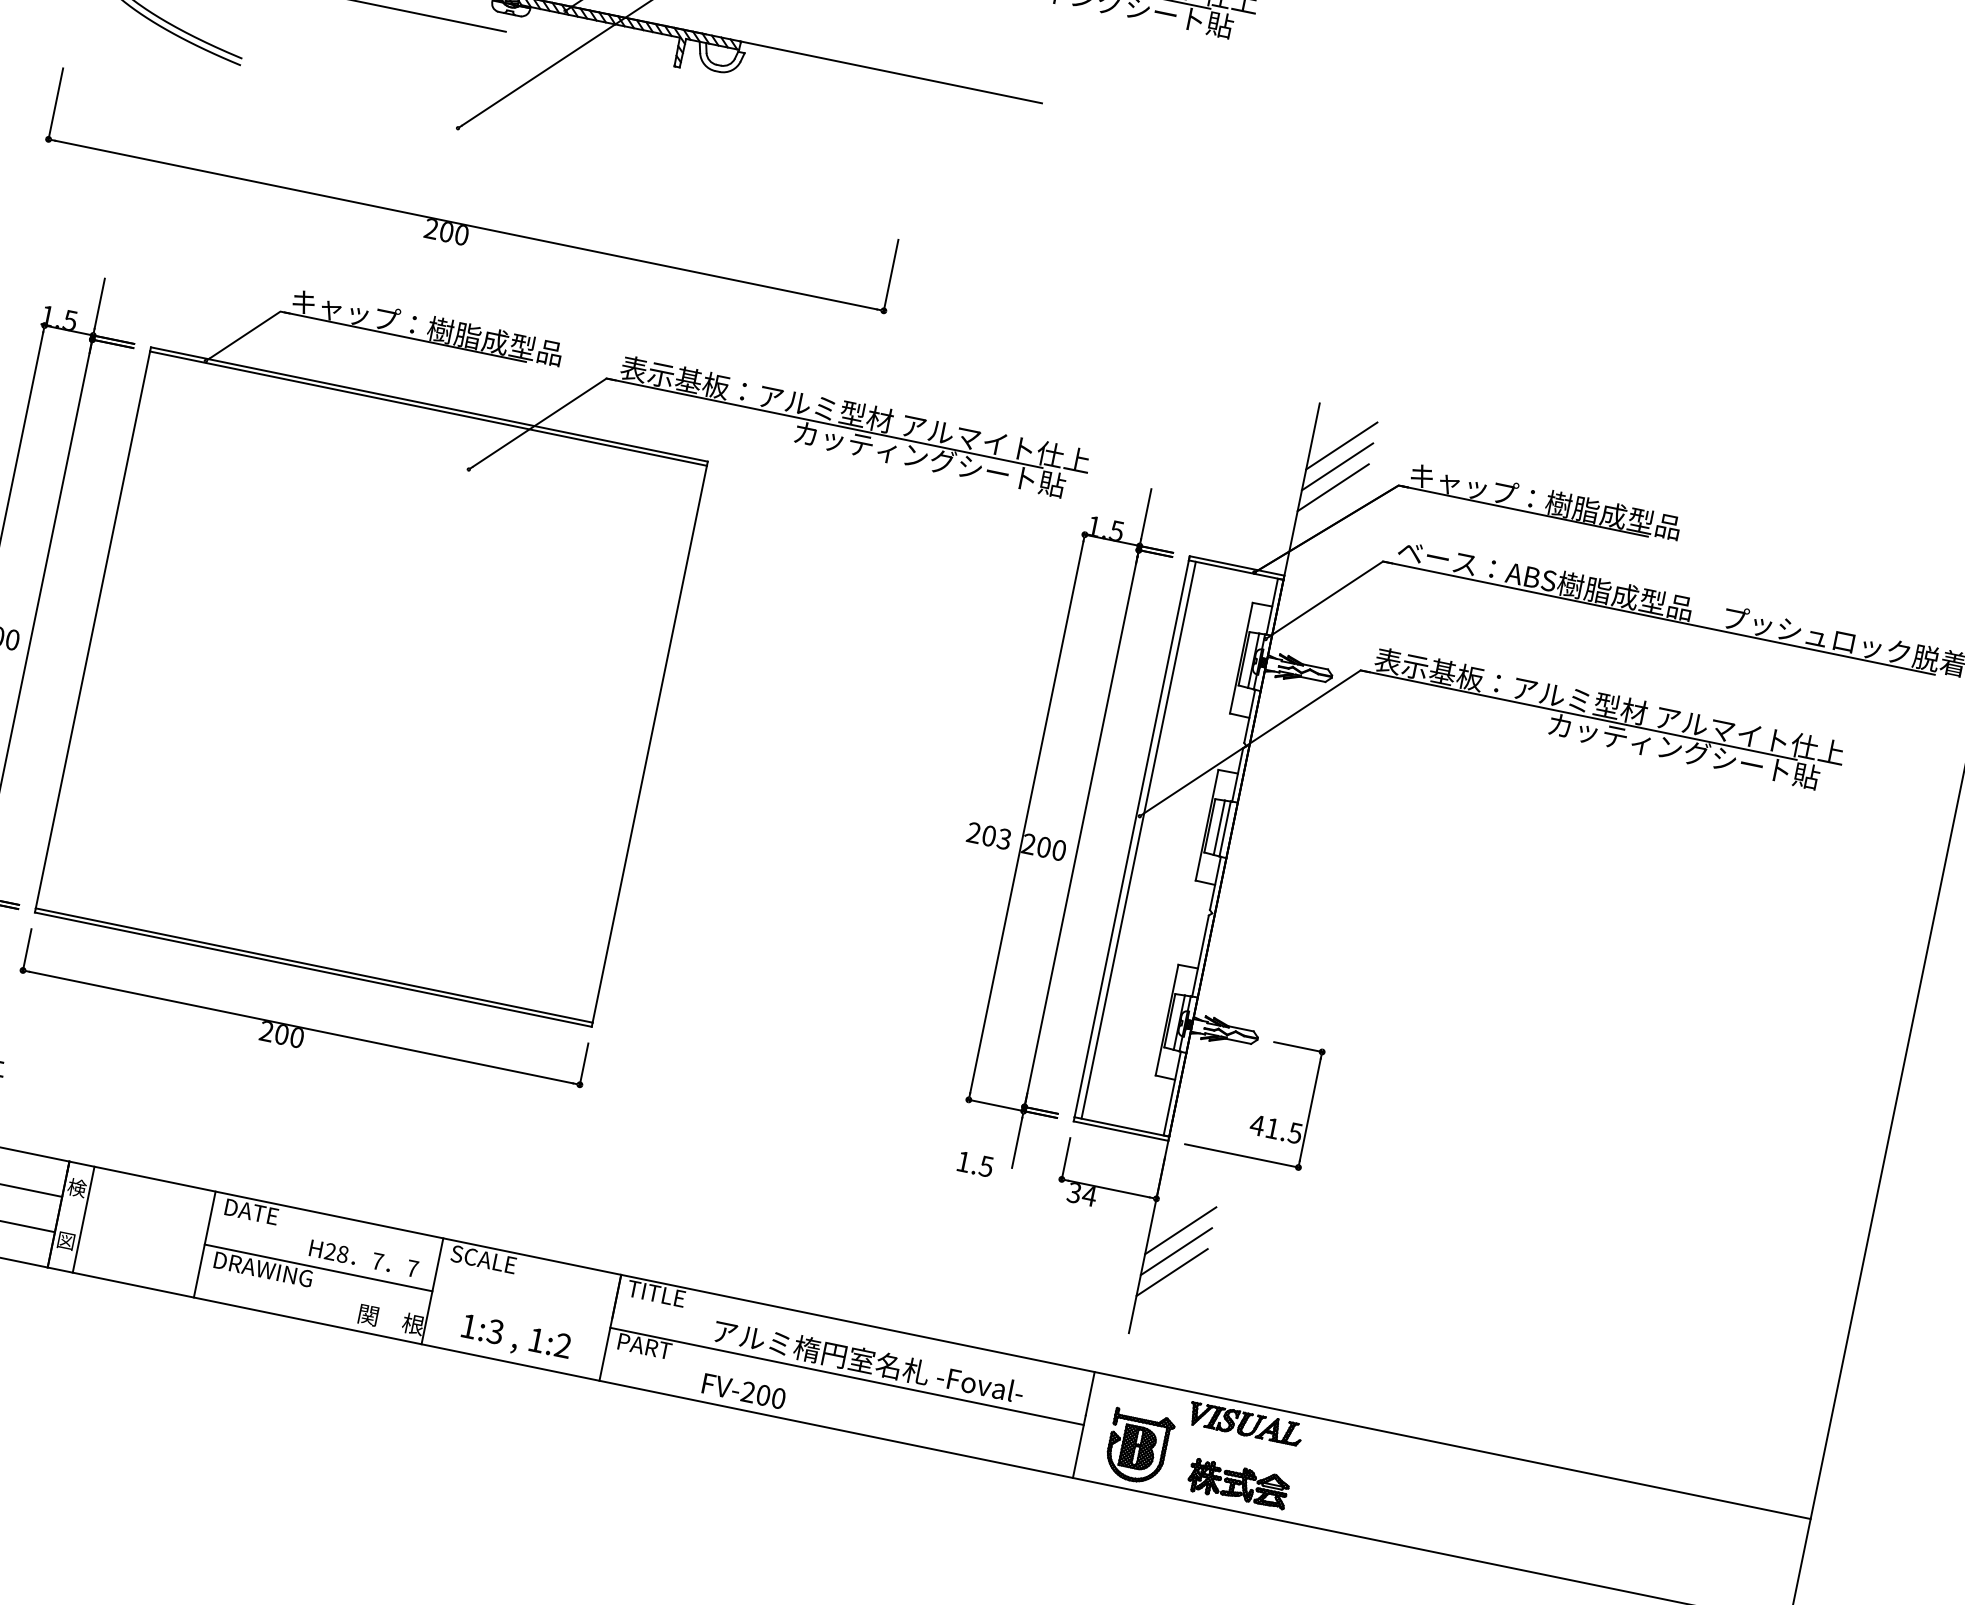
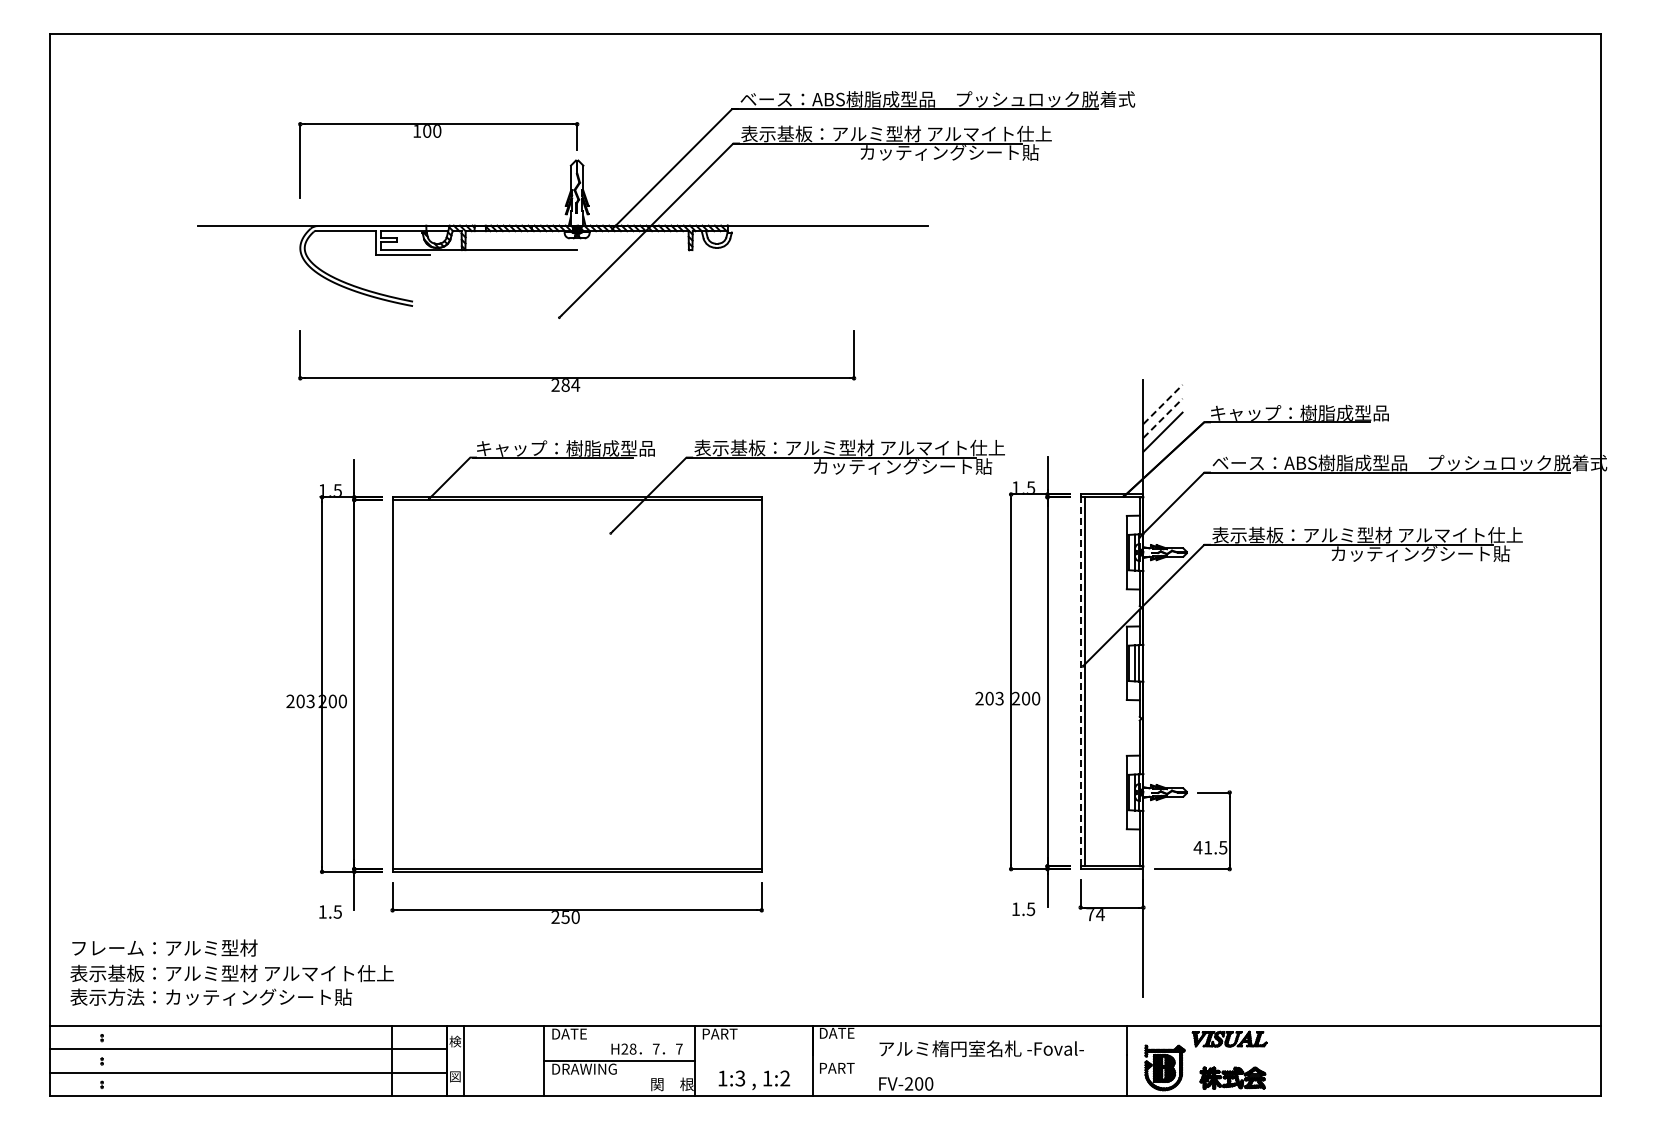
text: (453, 233) -> (570, 385), 200 -> 284
line: (1342, 446) -> (1163, 404), solid -> dashed
line: (1338, 467) -> (1163, 418), solid -> dashed
line: (1131, 838) -> (1080, 681), solid -> dashed
text: (281, 1034) -> (565, 917), 200 -> 250
text: (1074, 1194) -> (1090, 915), 34 -> 74
line: (1180, 1230) -> (1162, 924), removed
line: (1175, 1251) -> (1162, 938), removed
text: (484, 1258) -> (723, 1033), SCALE -> PART
line: (1171, 1272) -> (1162, 952), removed
text: (656, 1292) -> (837, 1032), TITLE -> DATE
line: (846, 1375) -> (969, 1060), removed

